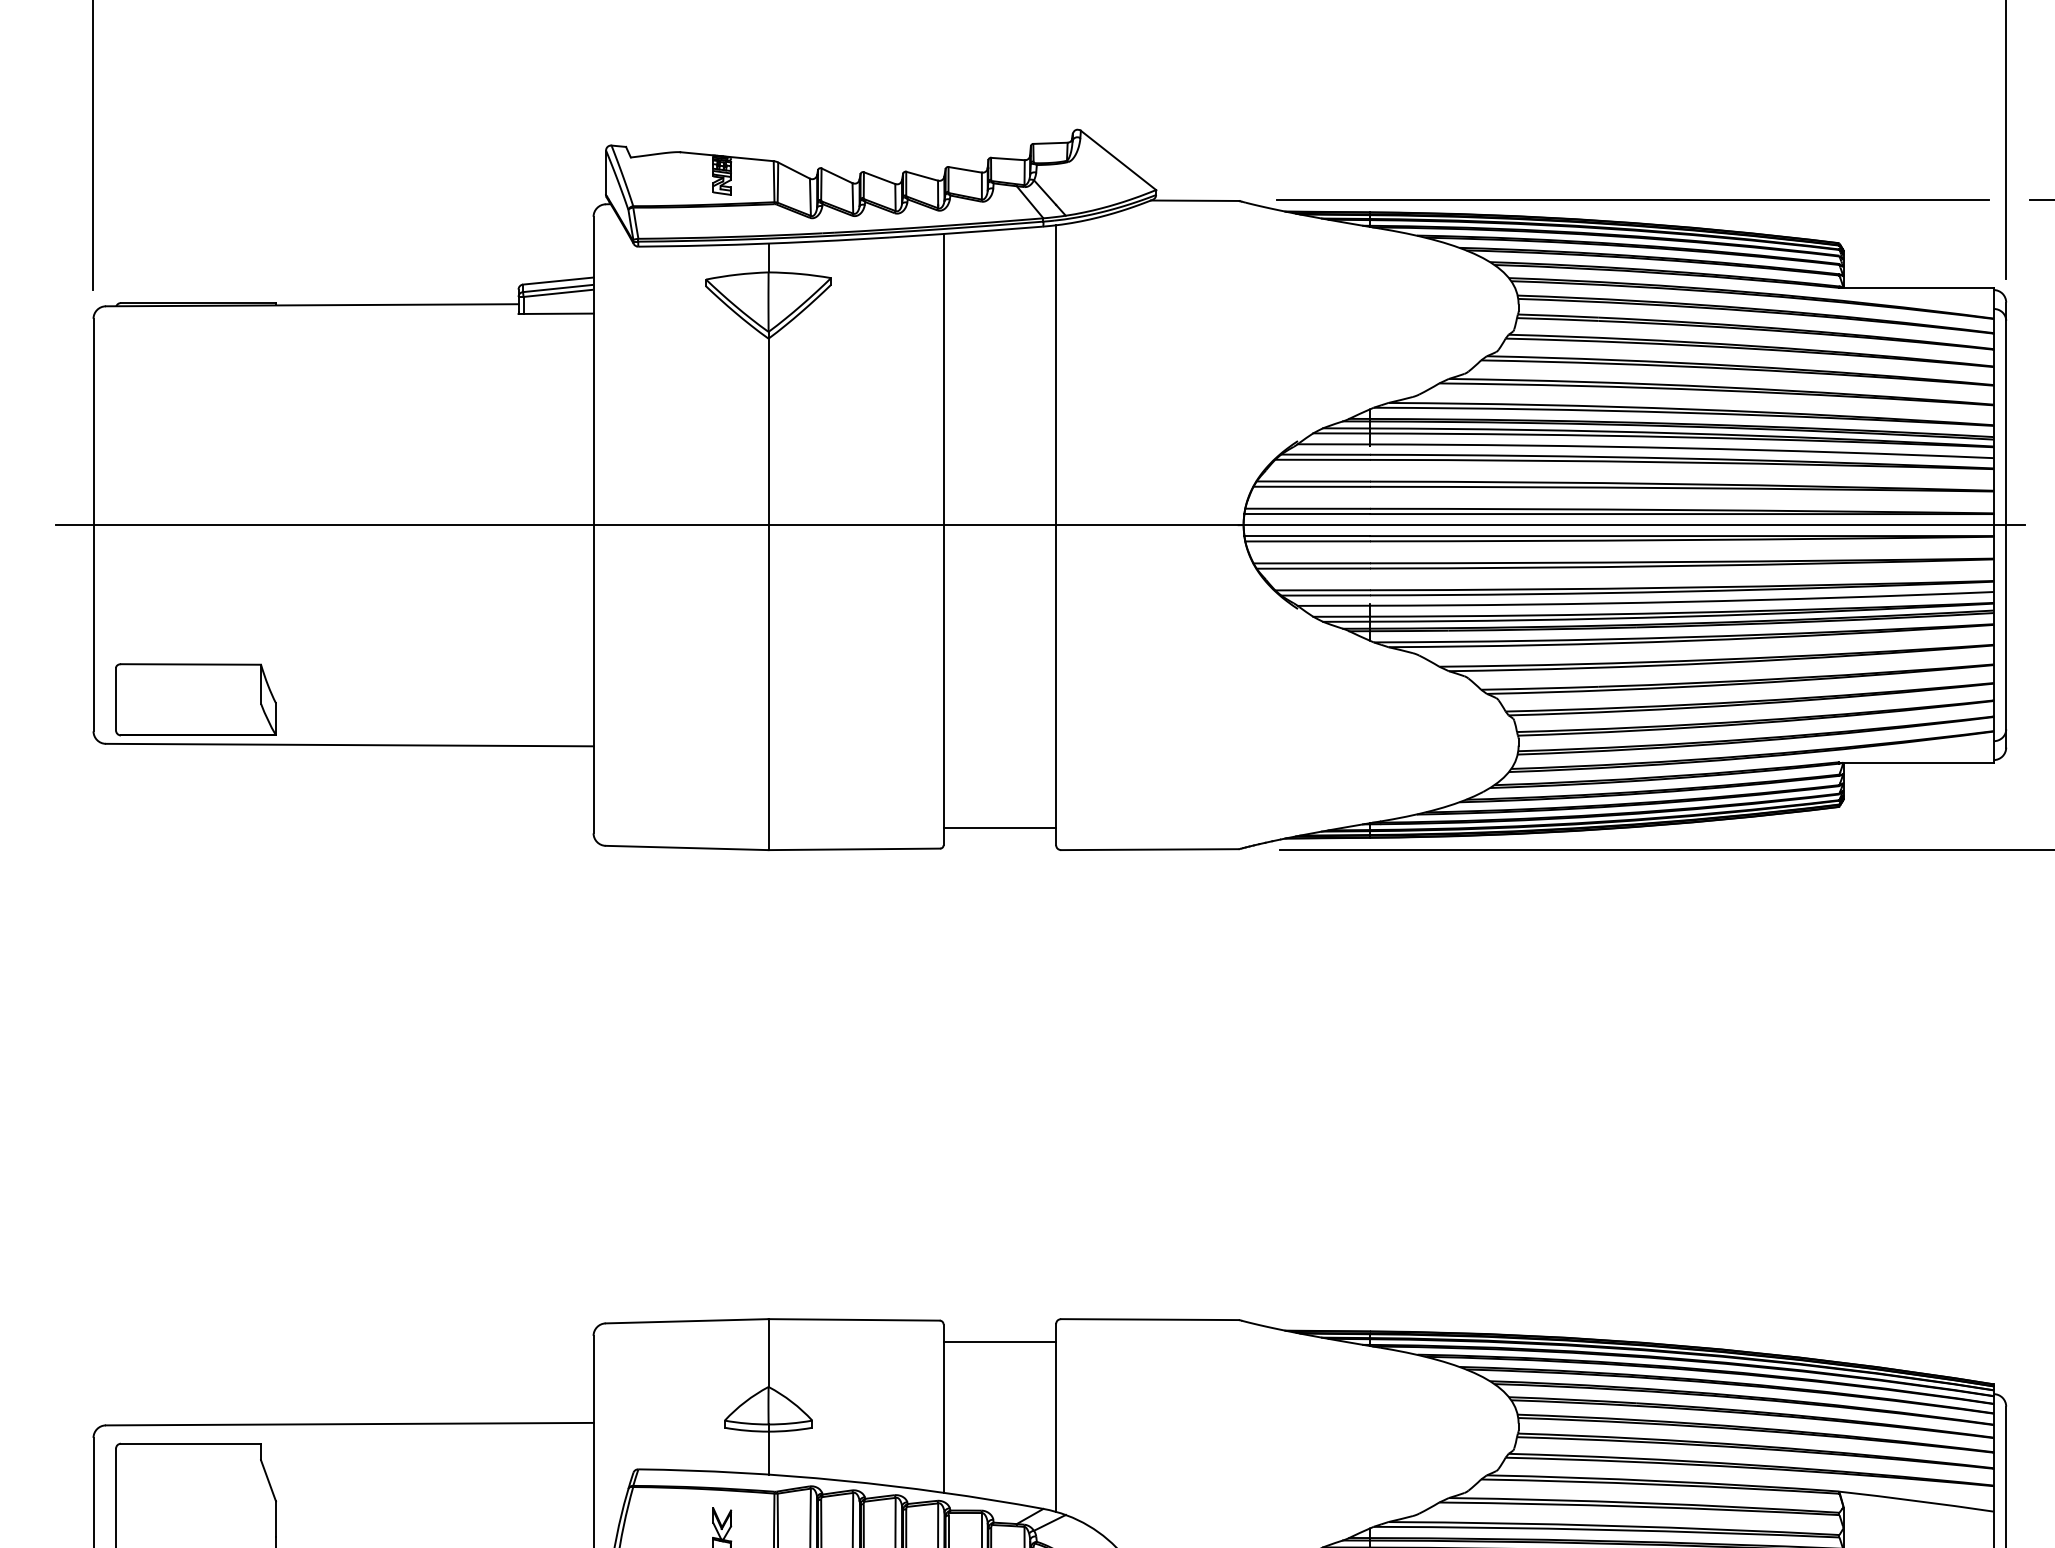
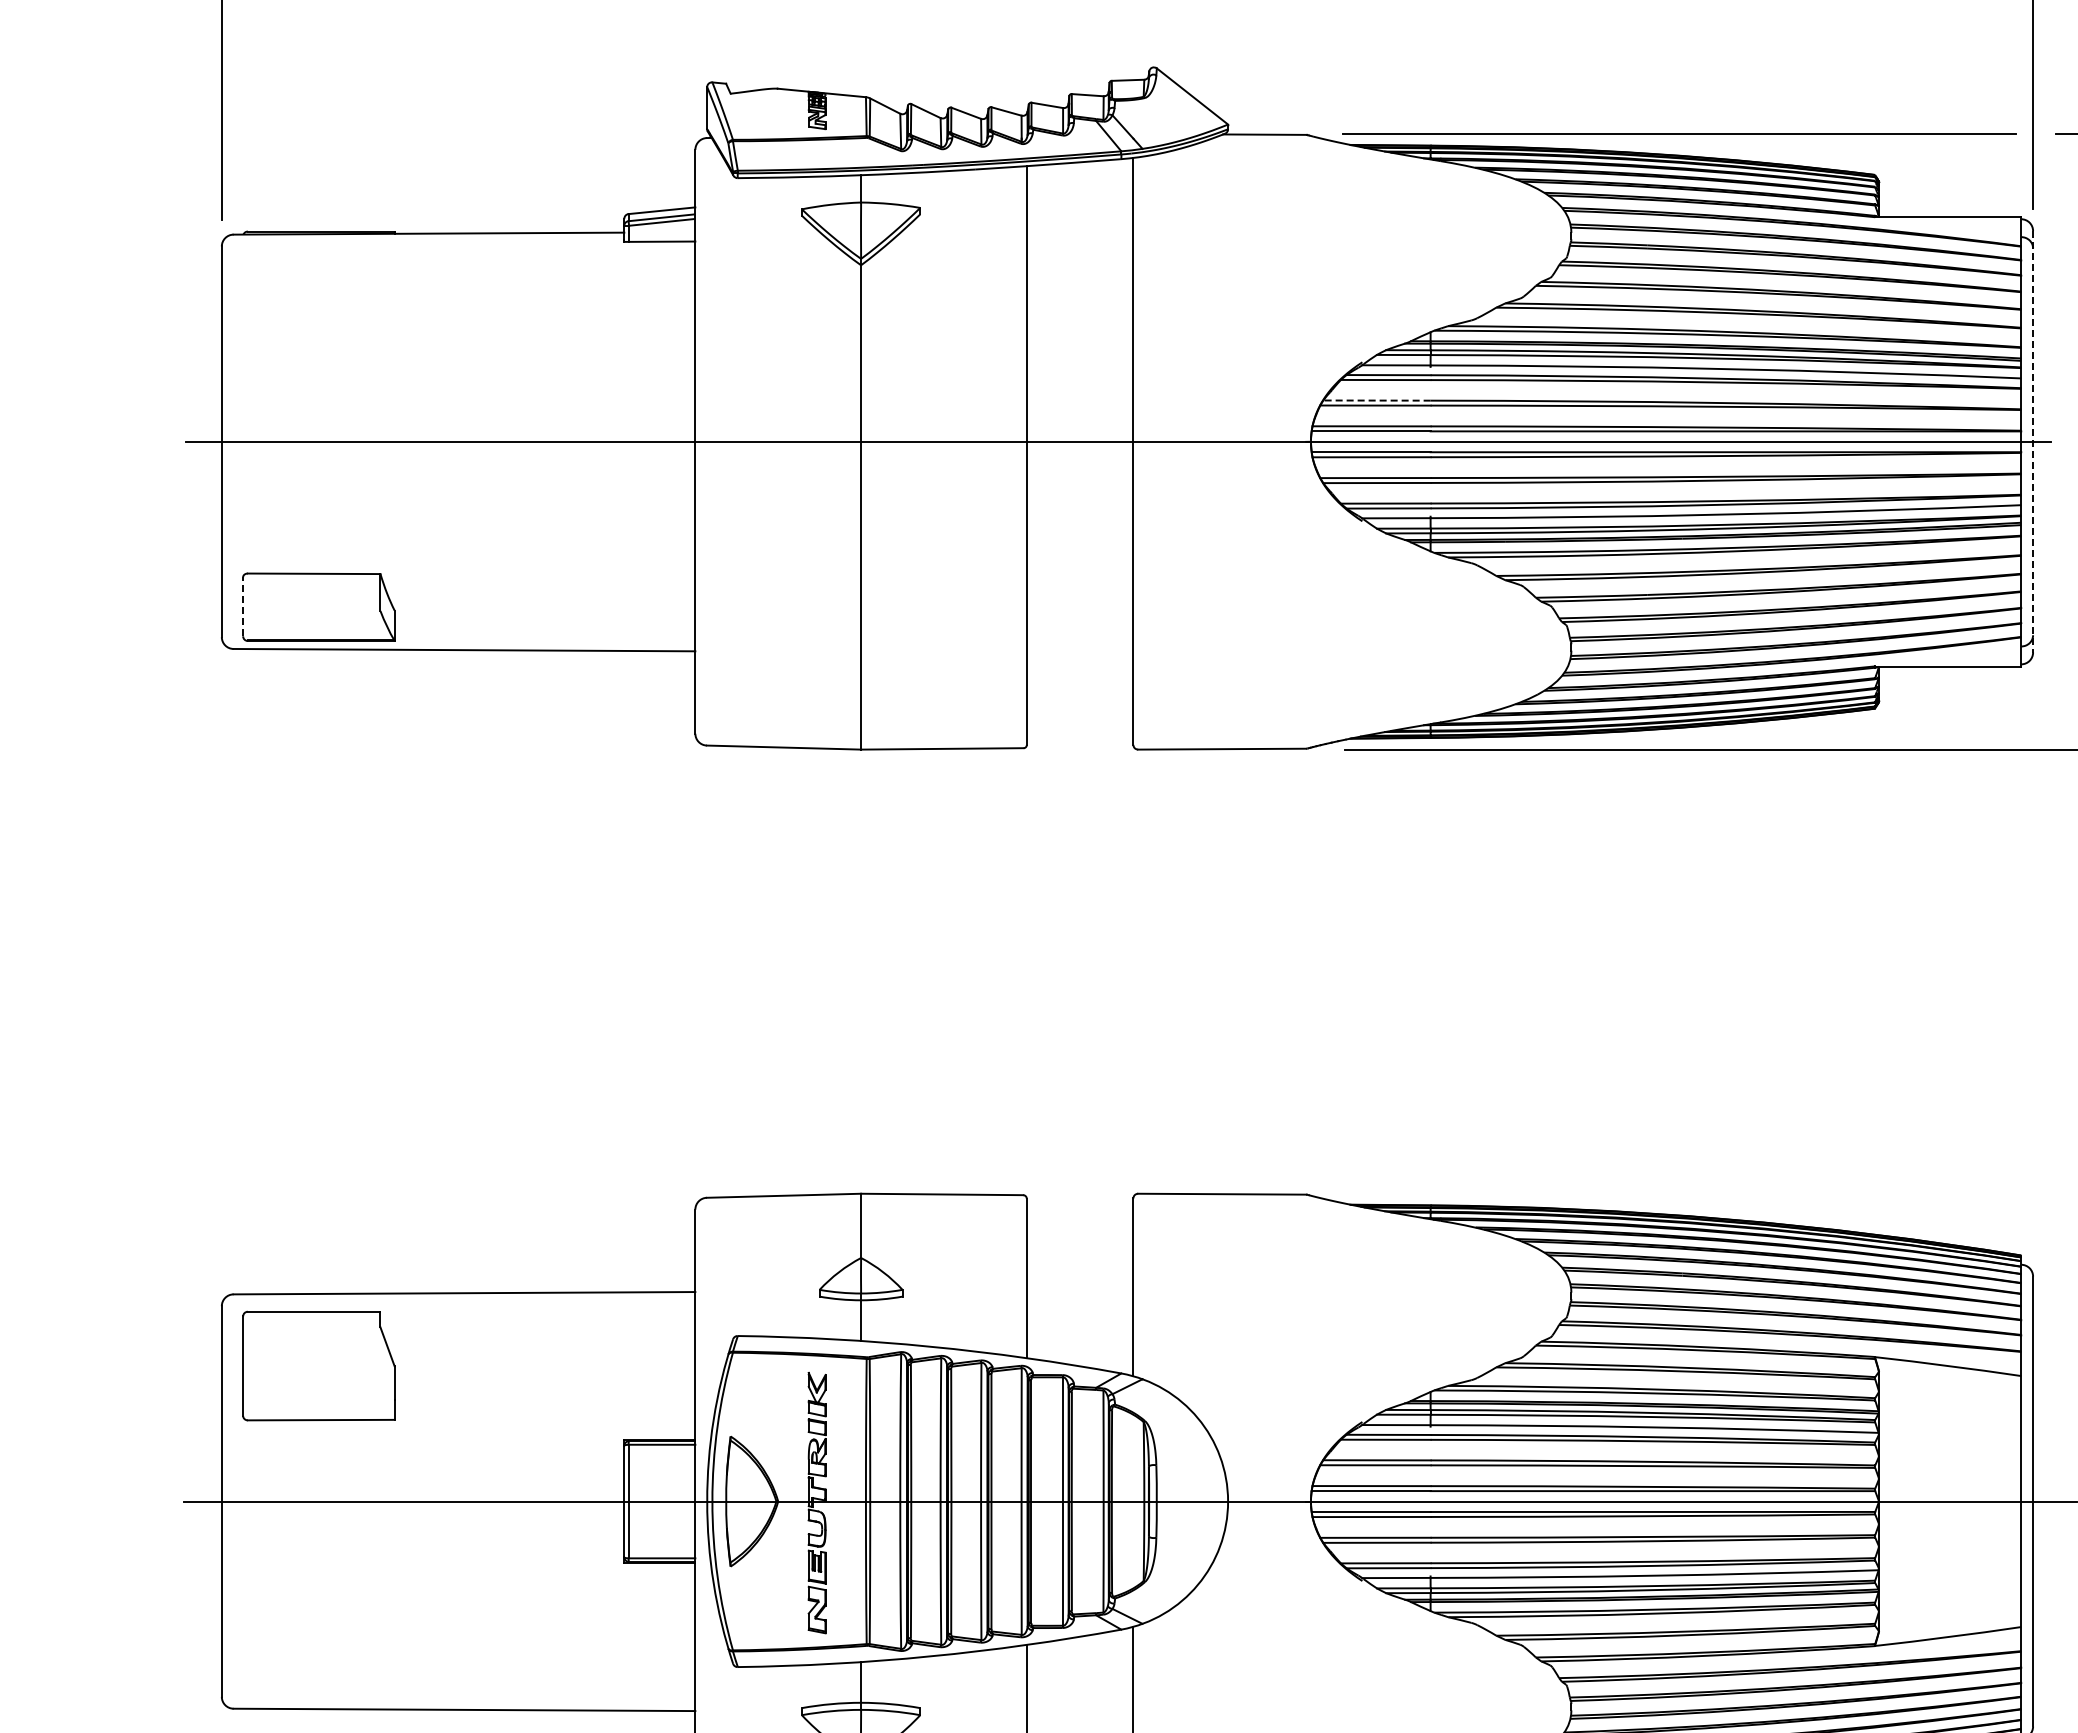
line: (1313, 481) -> (1377, 400), solid -> dashed
line: (2006, 524) -> (2033, 441), solid -> dashed
line: (116, 698) -> (243, 606), solid -> dashed
line: (999, 827) -> (1079, 728), removed
line: (999, 1342) -> (1079, 1215), removed

